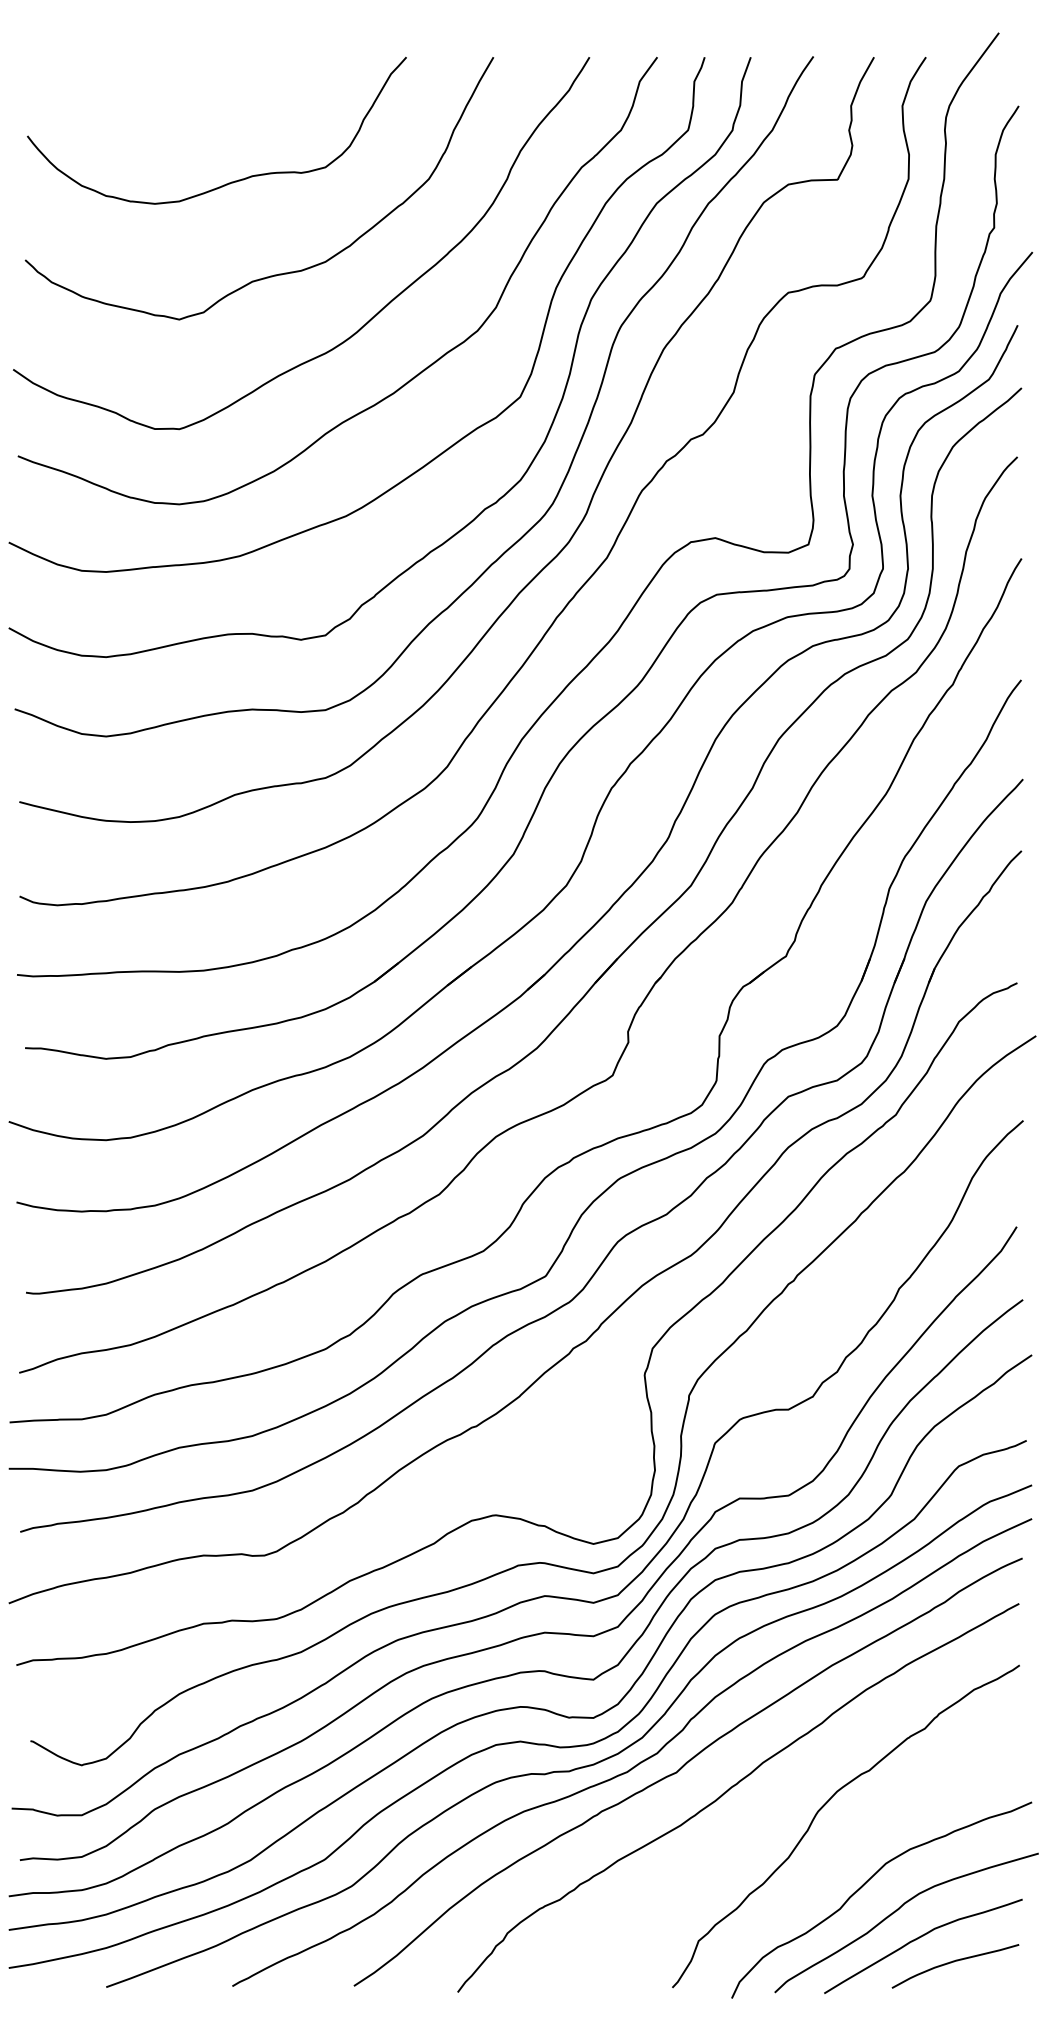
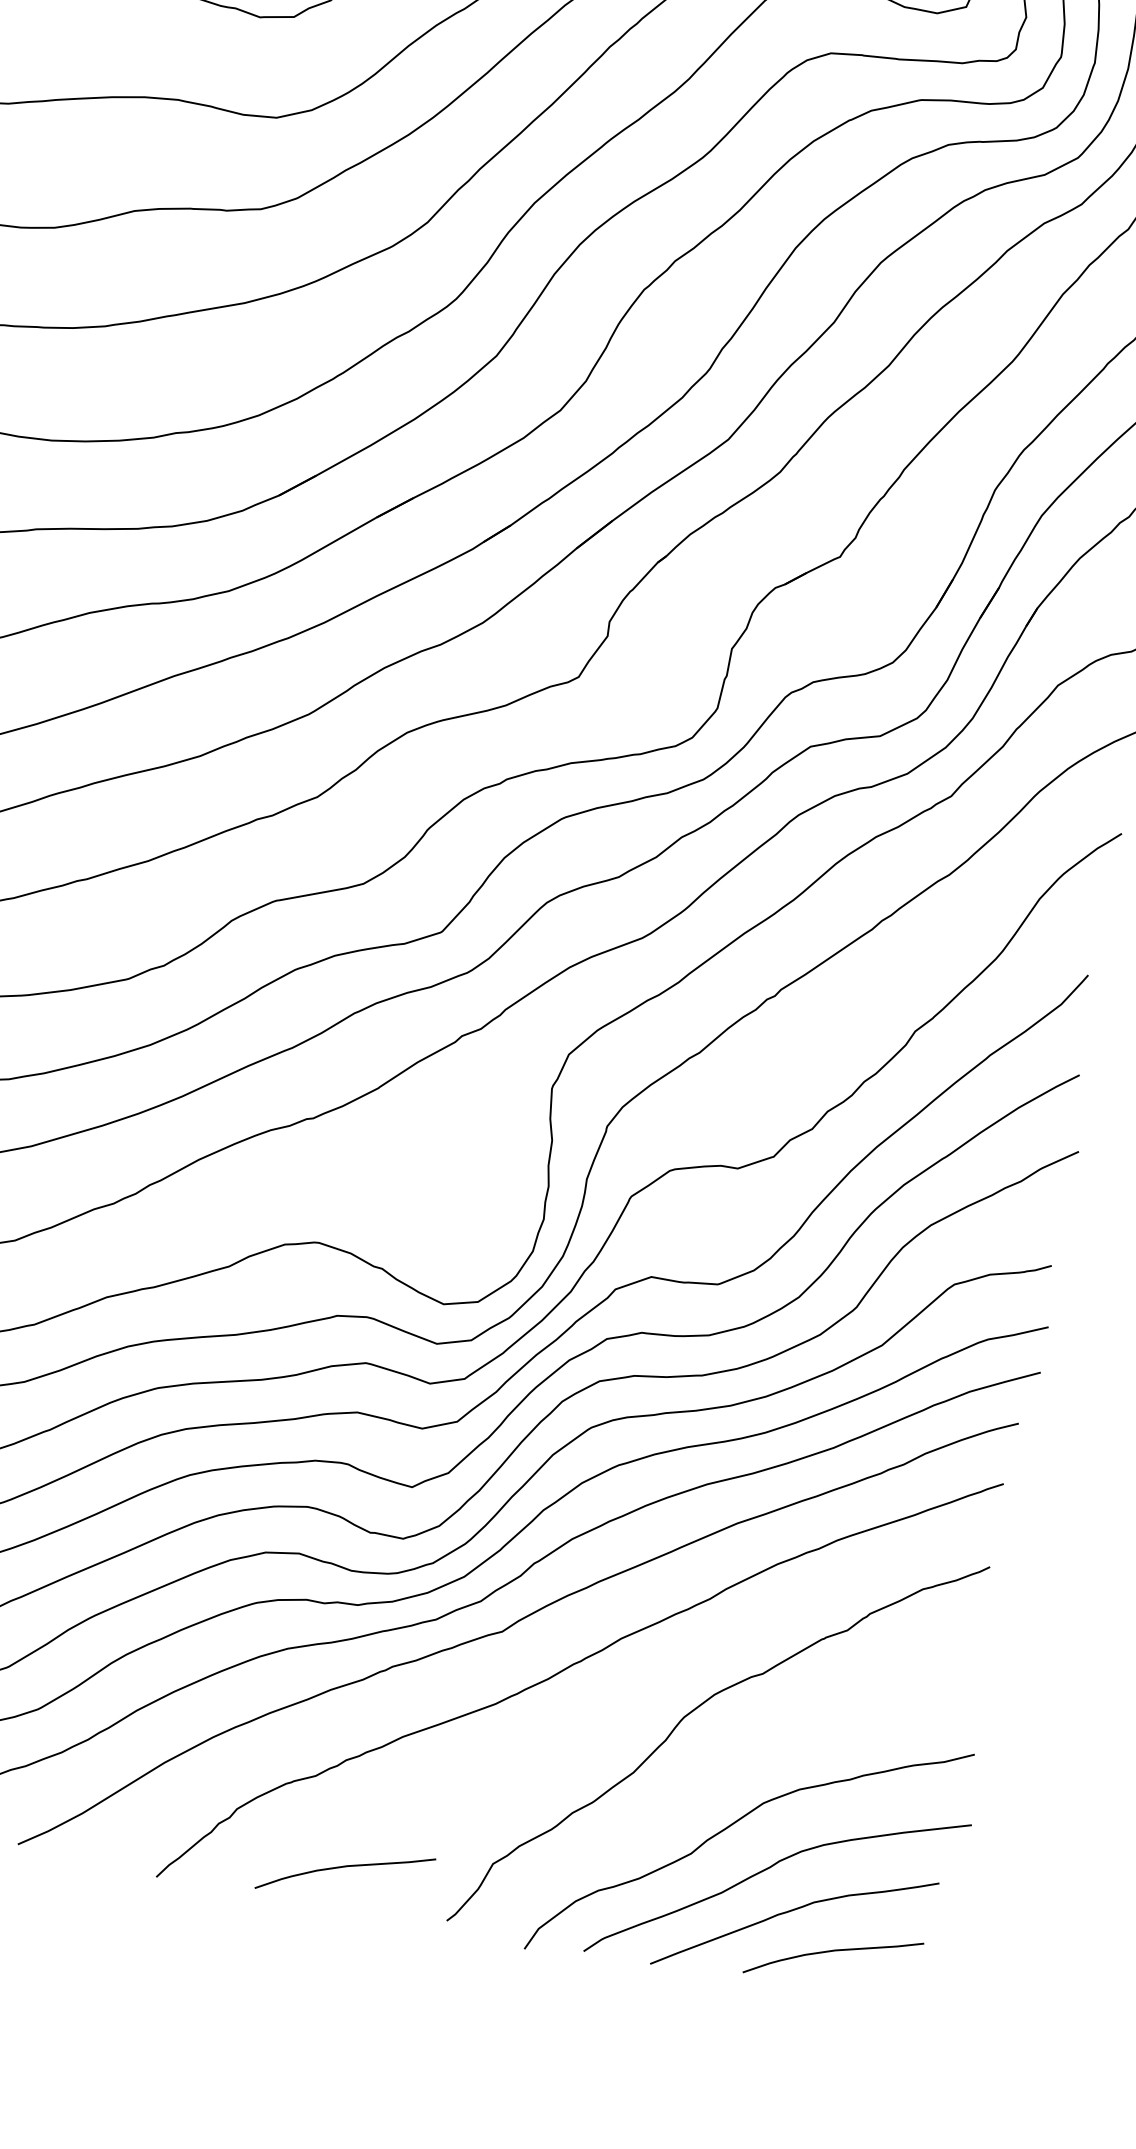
curve: (592, 1962) -> (344, 1868), added

